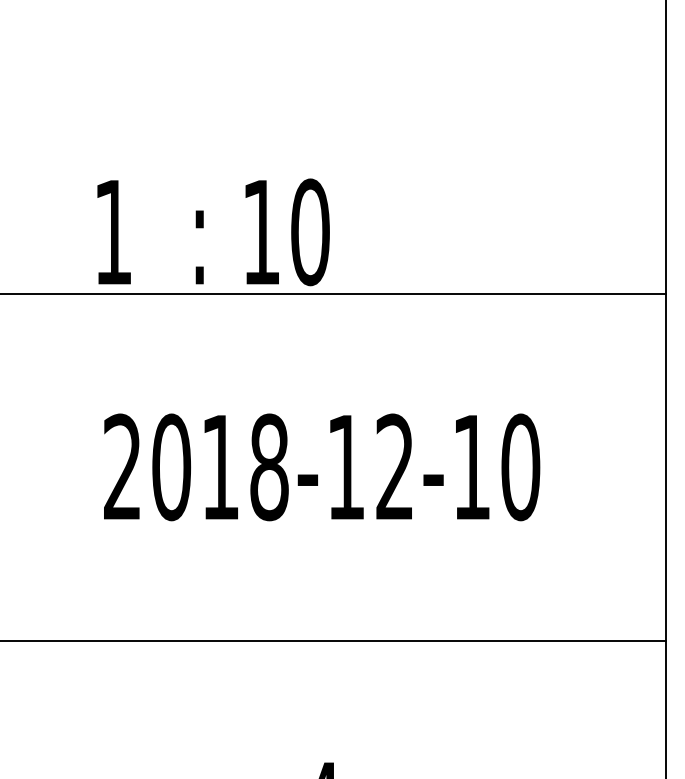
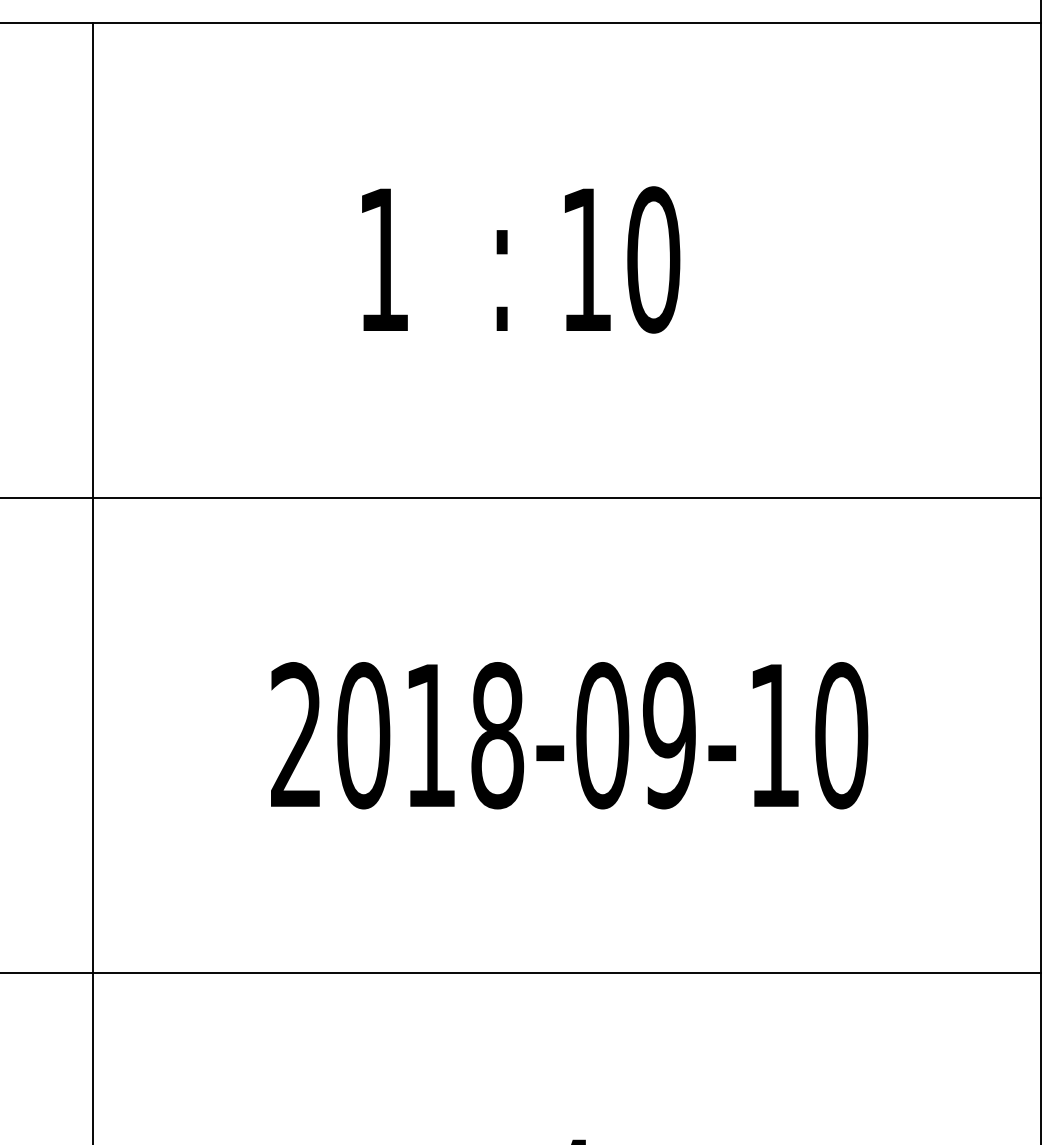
text: (213, 232) -> (521, 259), moved
text: (370, 467) -> (635, 735), 2018-12-10 -> 2018-09-10

